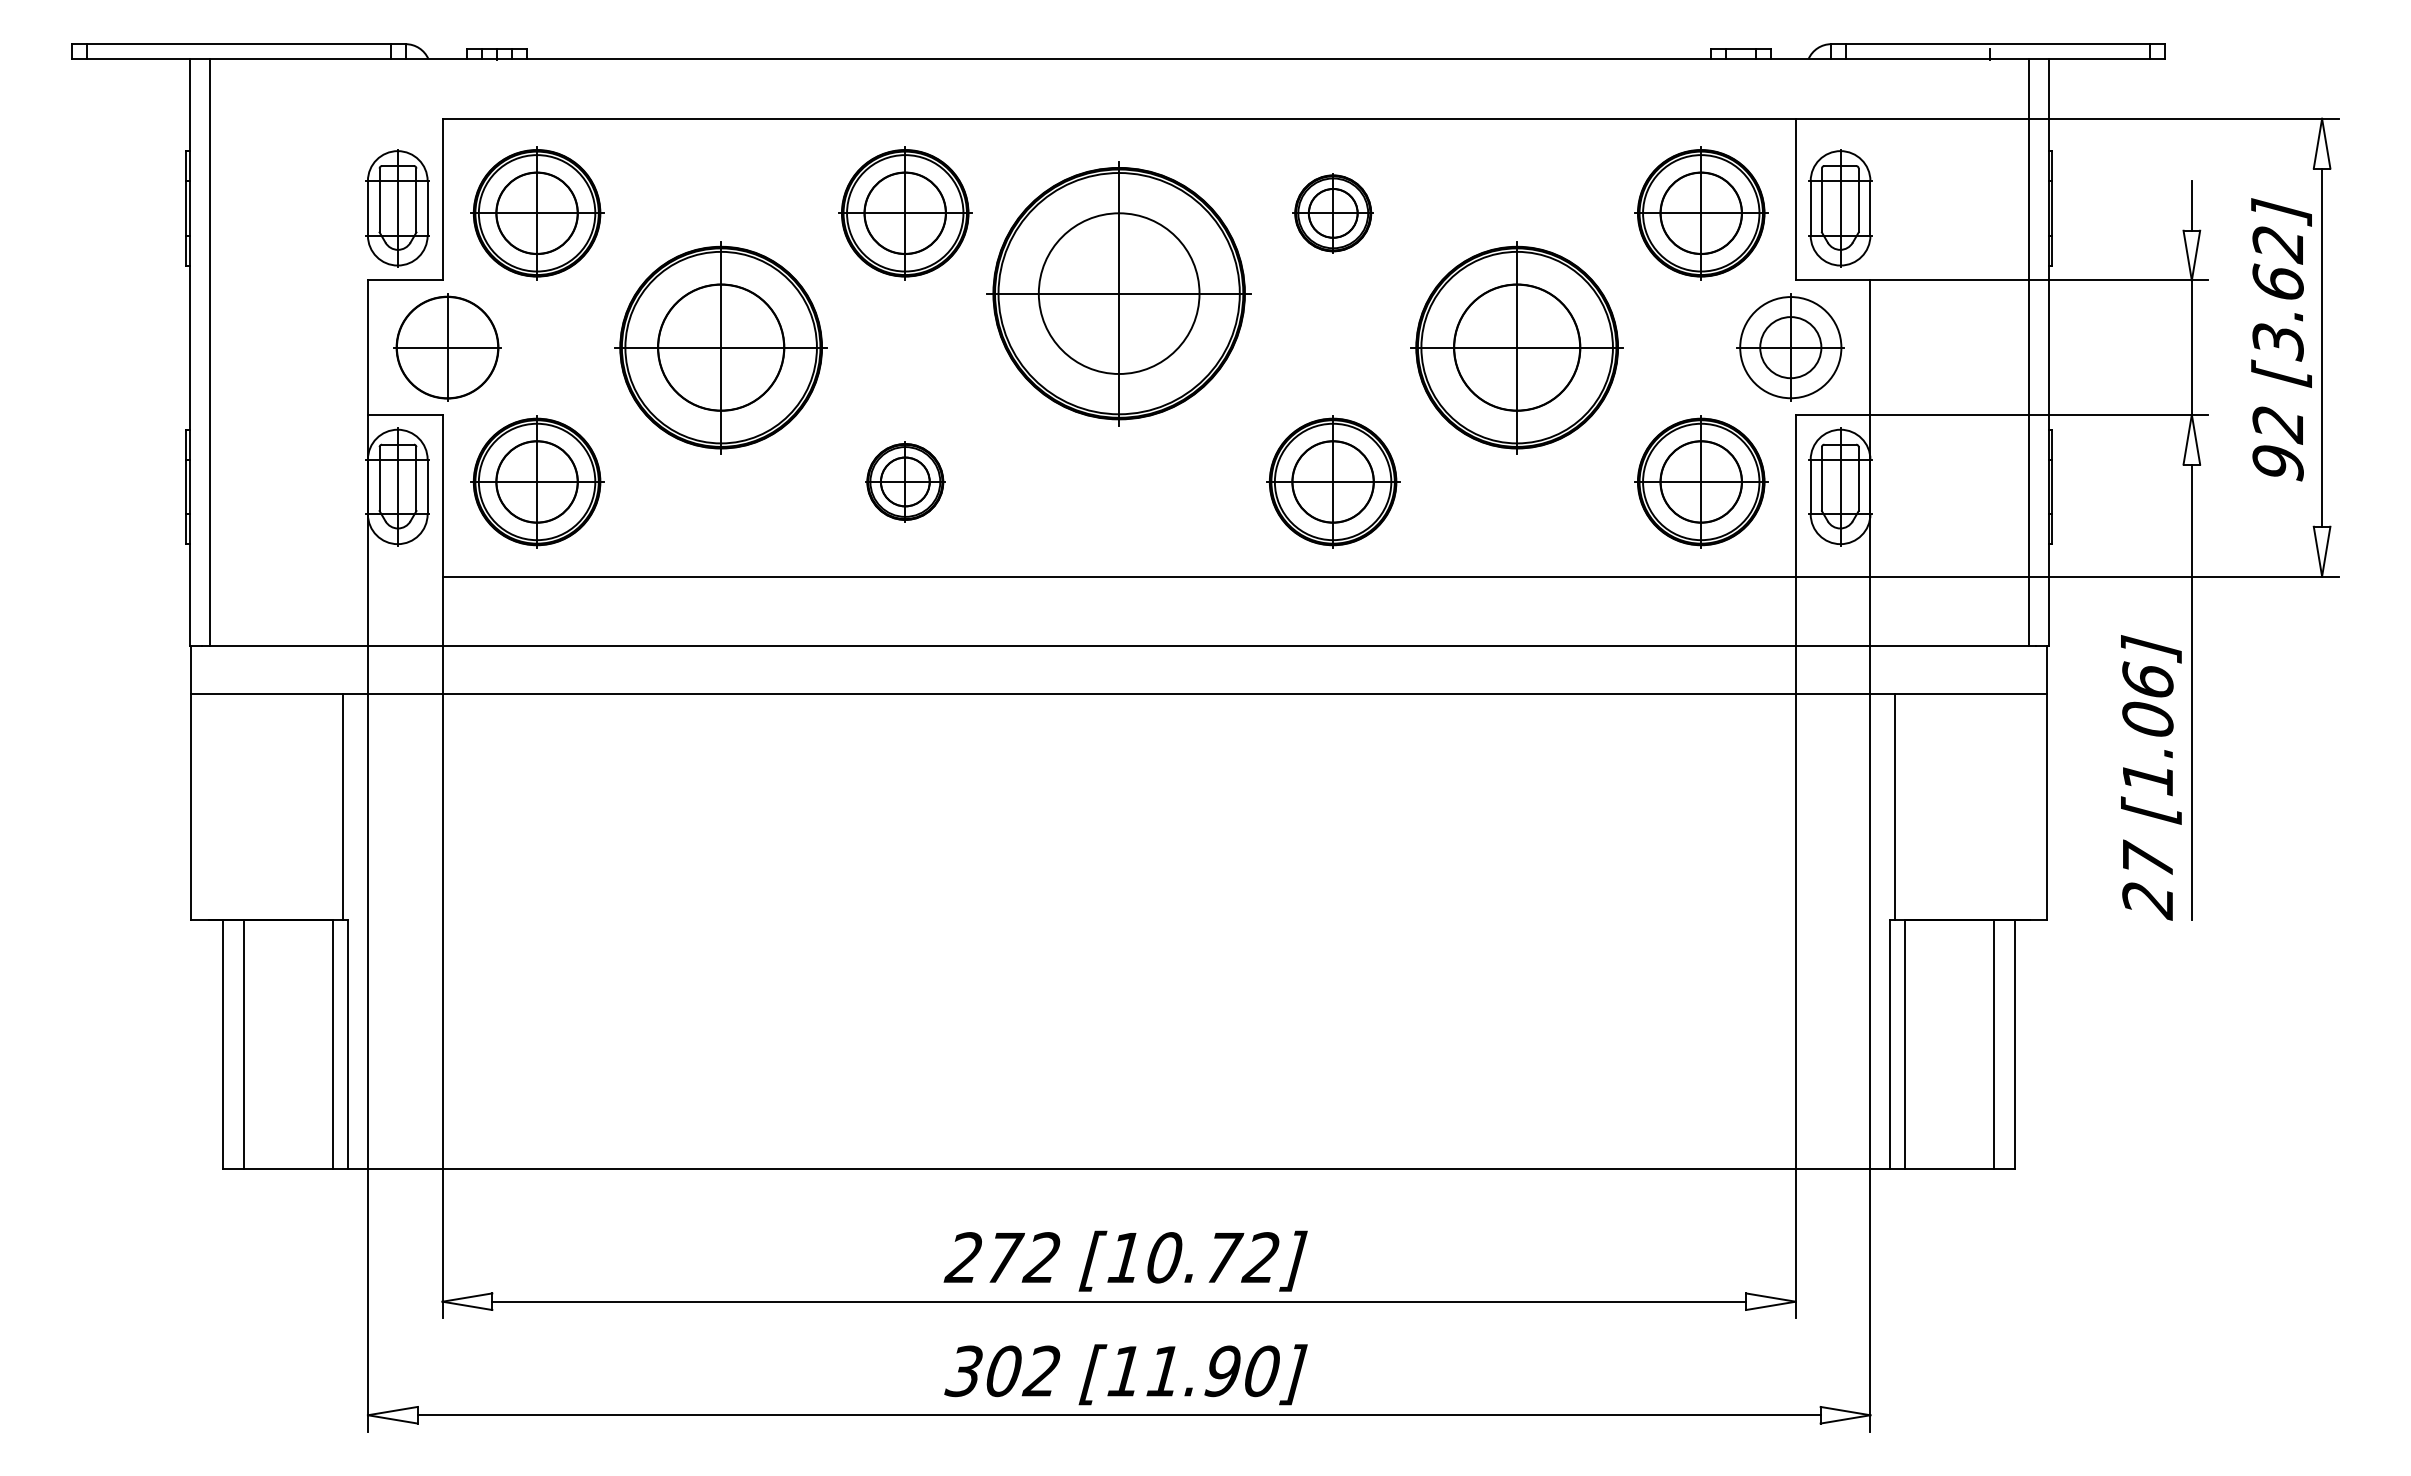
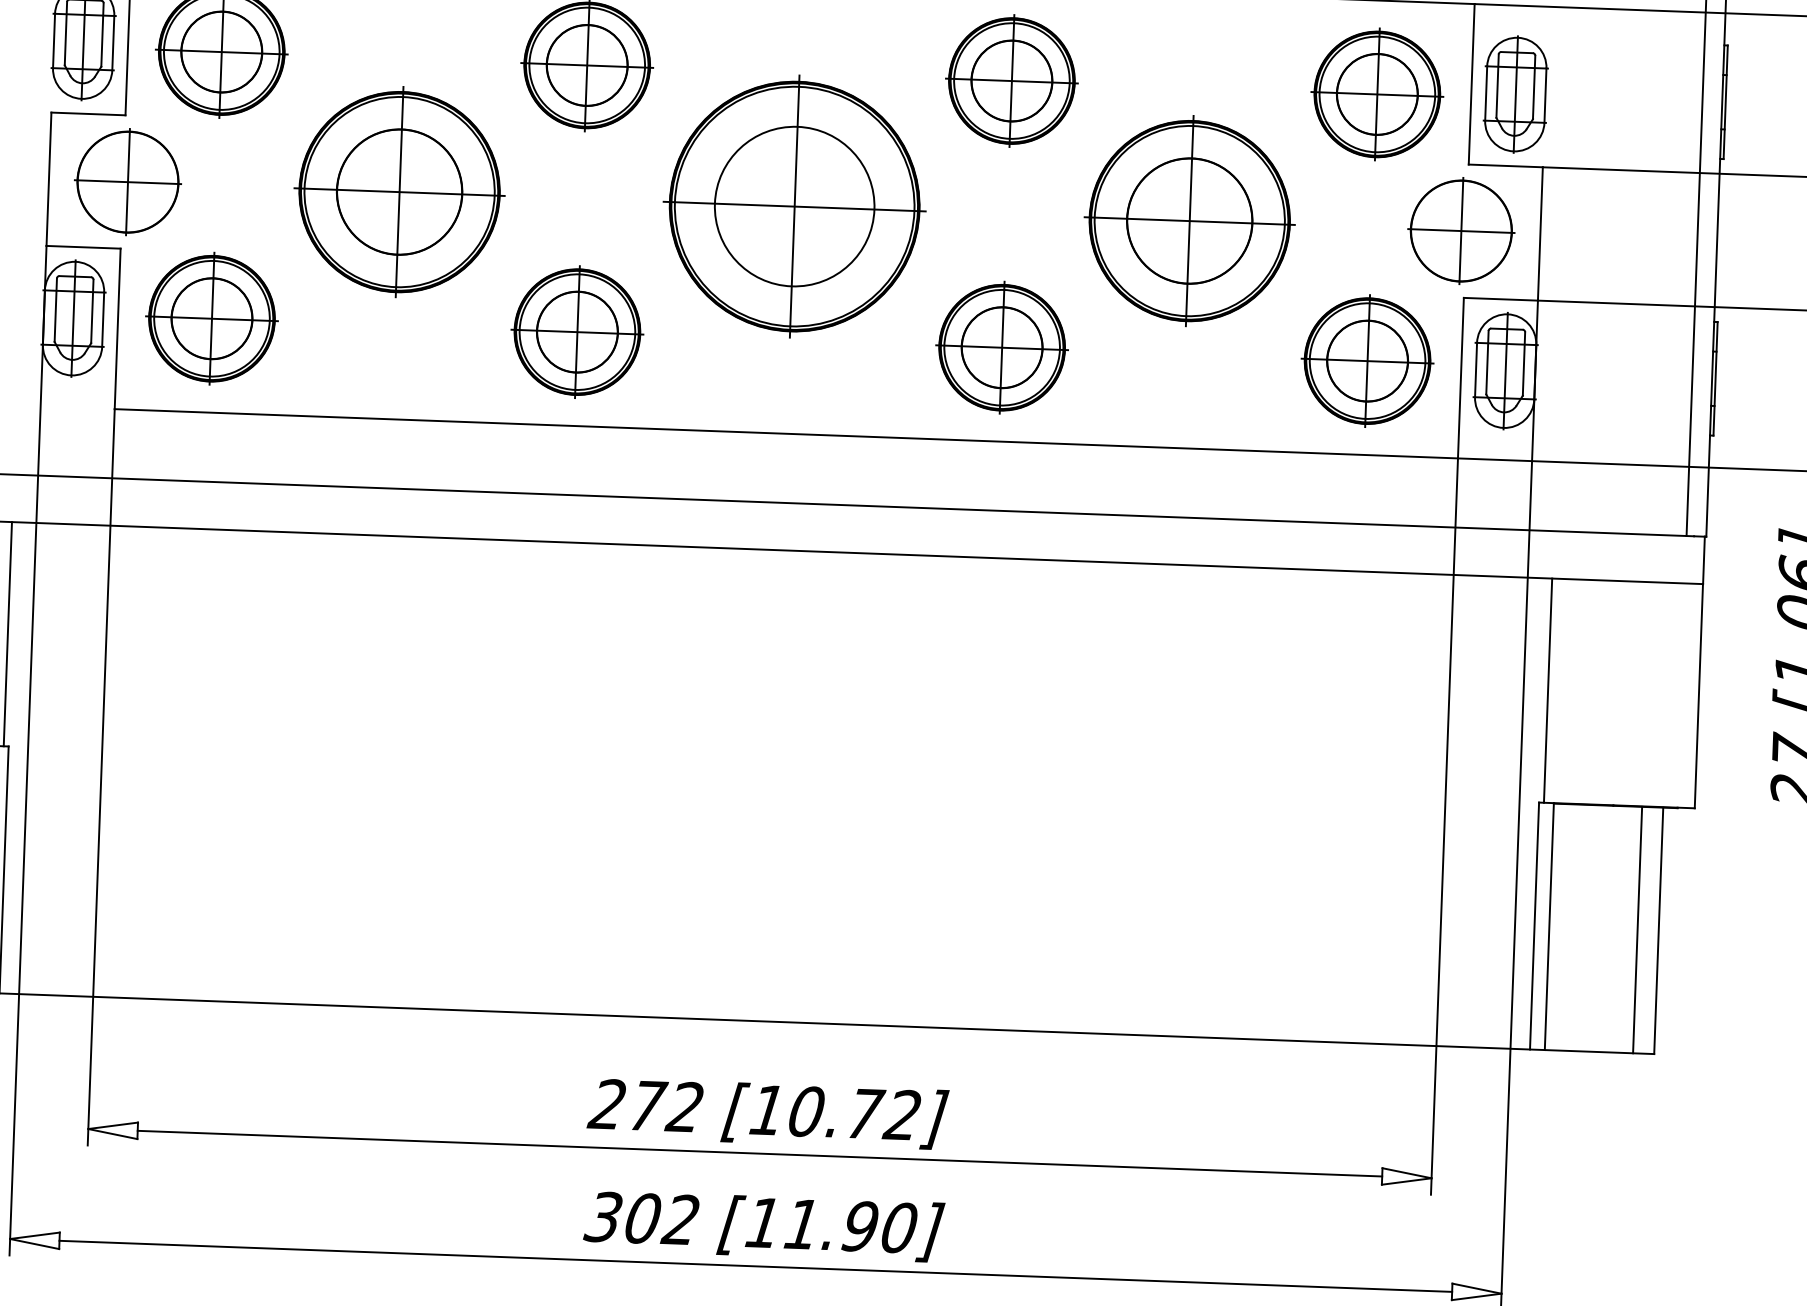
part: (1333, 213) -> (1012, 81), size x1.67
part: (1118, 293) -> (794, 206), moved
circle: (1790, 347) -> (1461, 230), size x1.67
part: (905, 481) -> (577, 331), size x1.67

